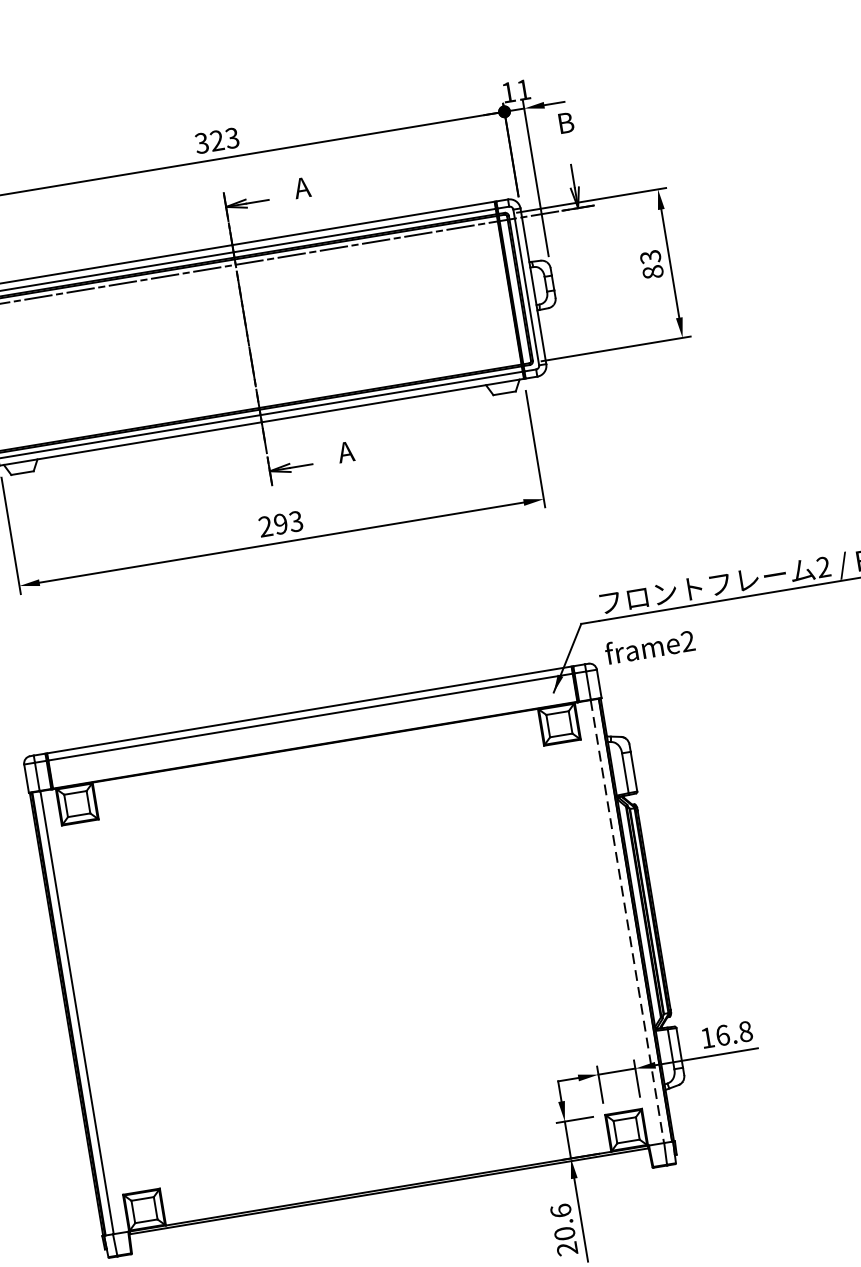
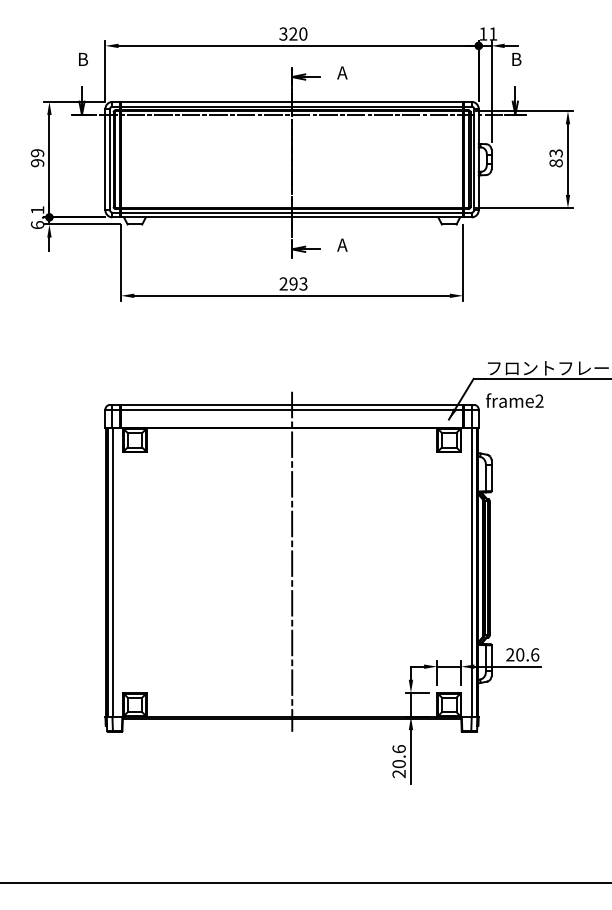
text: (232, 137) -> (303, 33), 323 -> 320
line: (627, 923) -> (471, 573), dashed -> solid
line: (349, 950) -> (292, 561), added
text: (726, 1034) -> (522, 654), 16.8 -> 20.6

